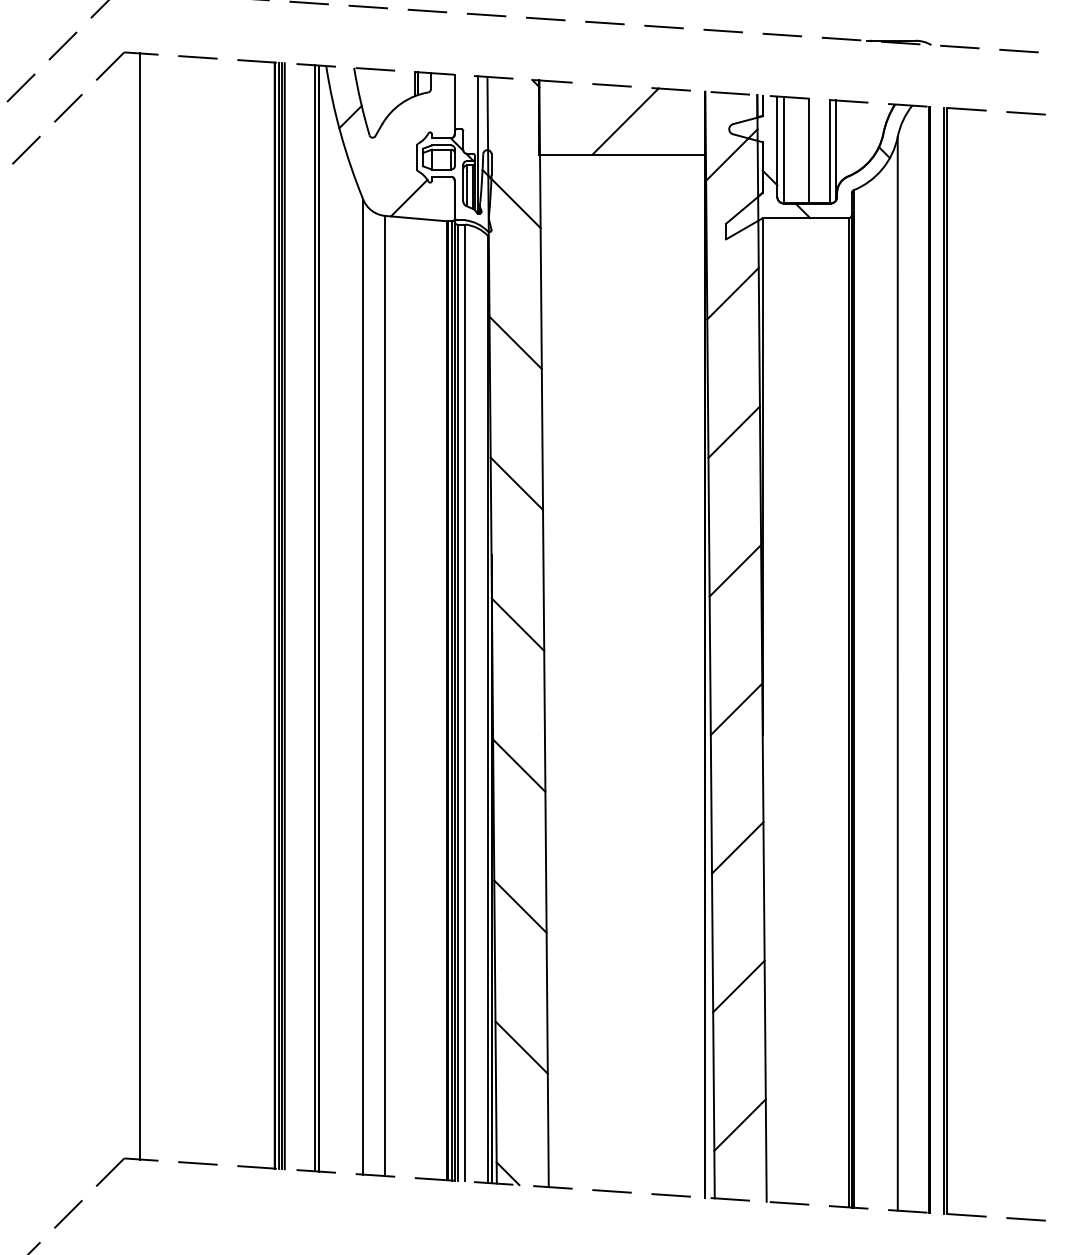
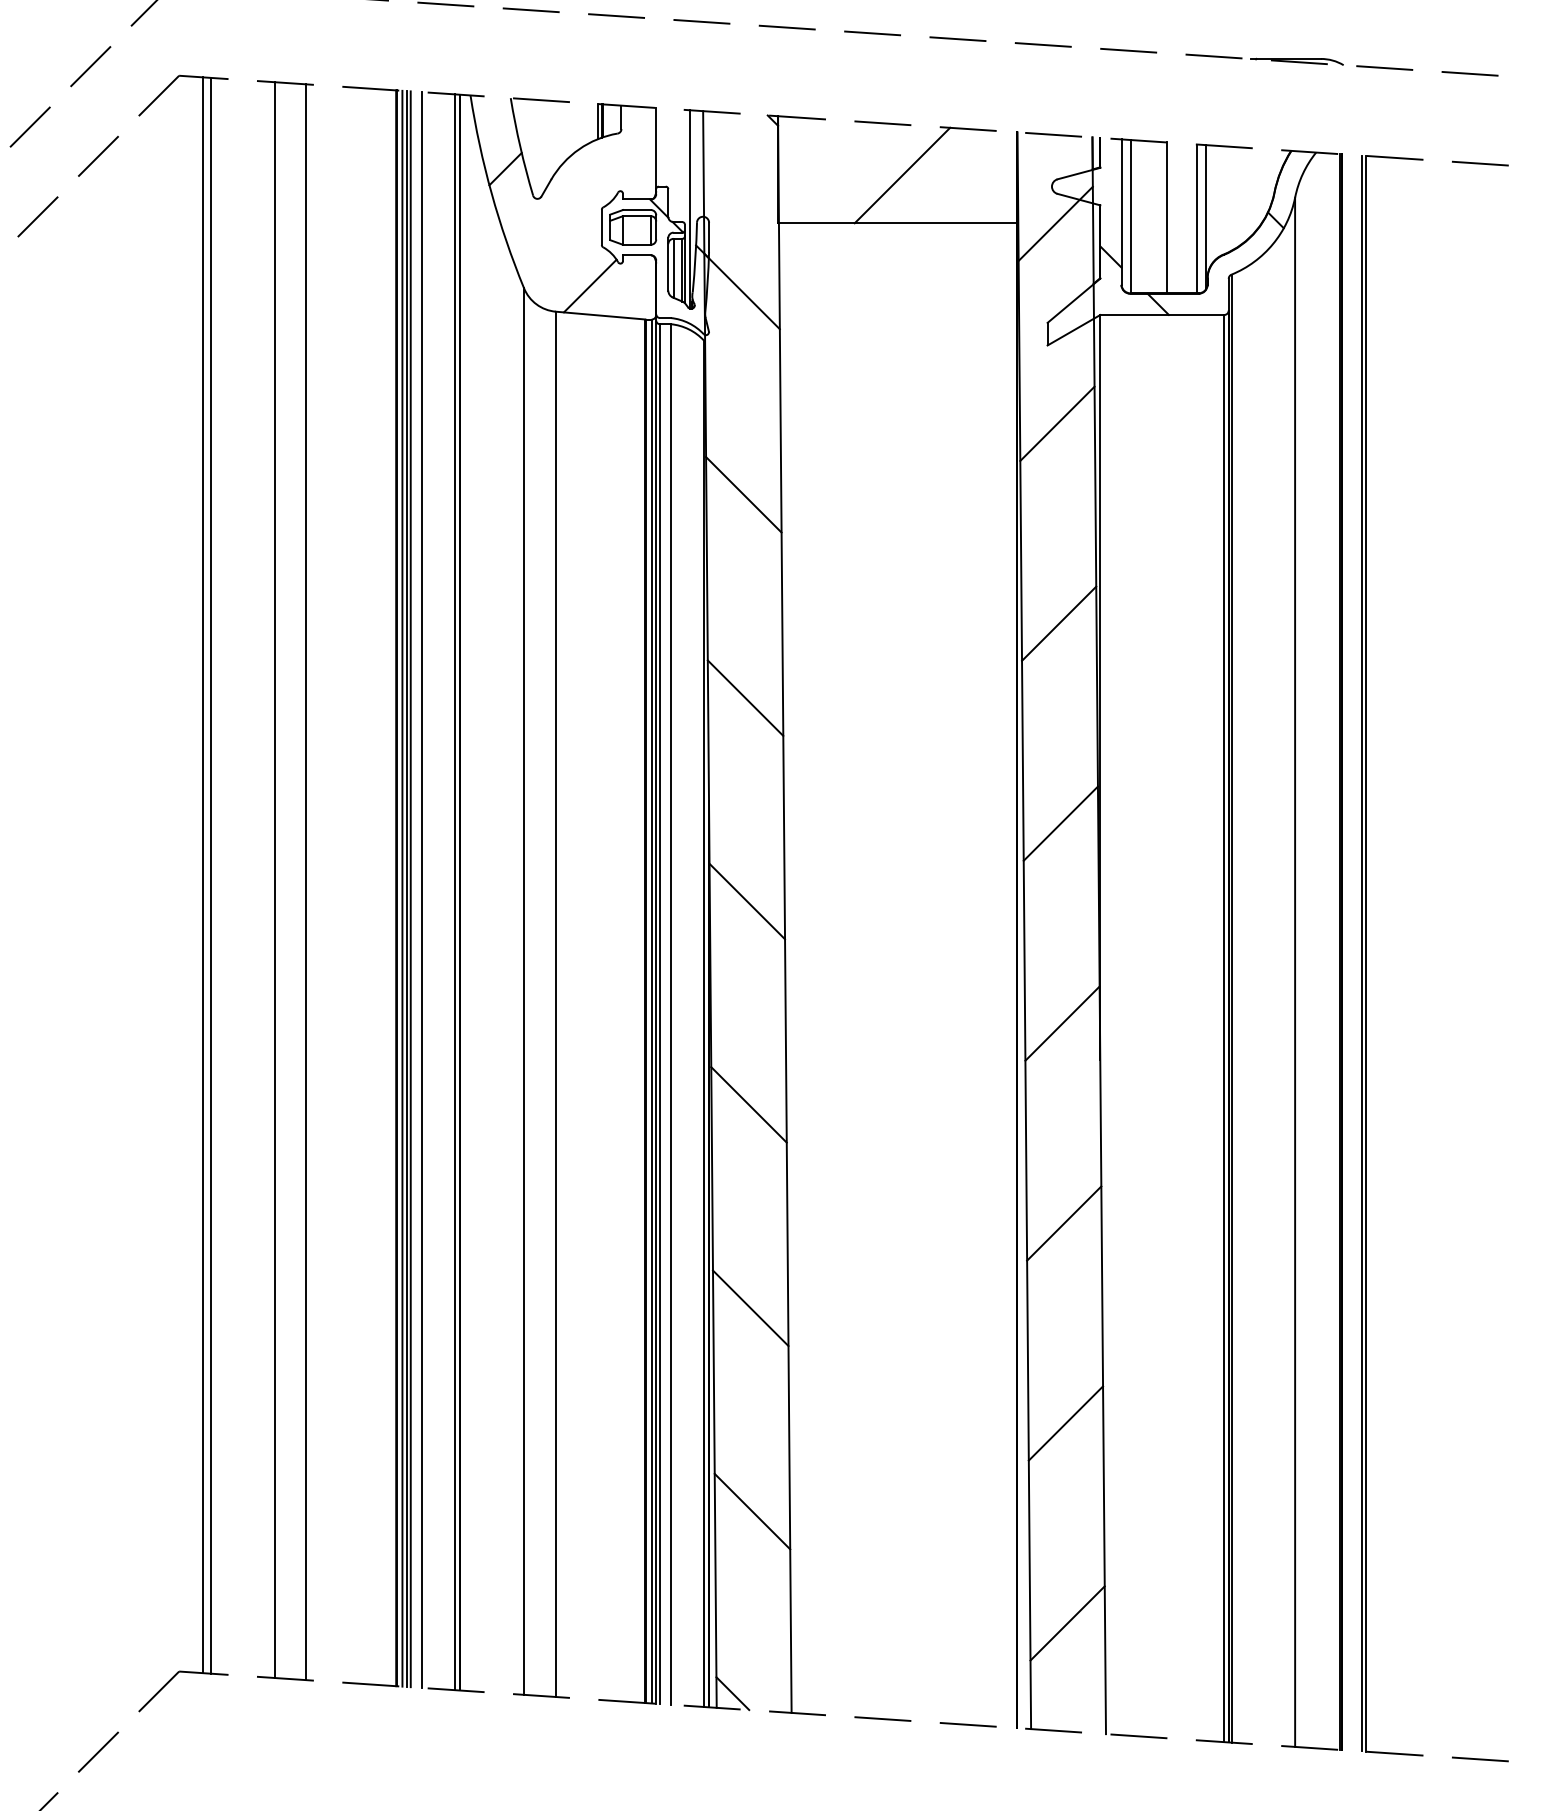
line: (146, 606) -> (211, 875), added
line: (190, 609) -> (274, 879), added
line: (212, 611) -> (306, 882), added
line: (292, 616) -> (421, 889), added

